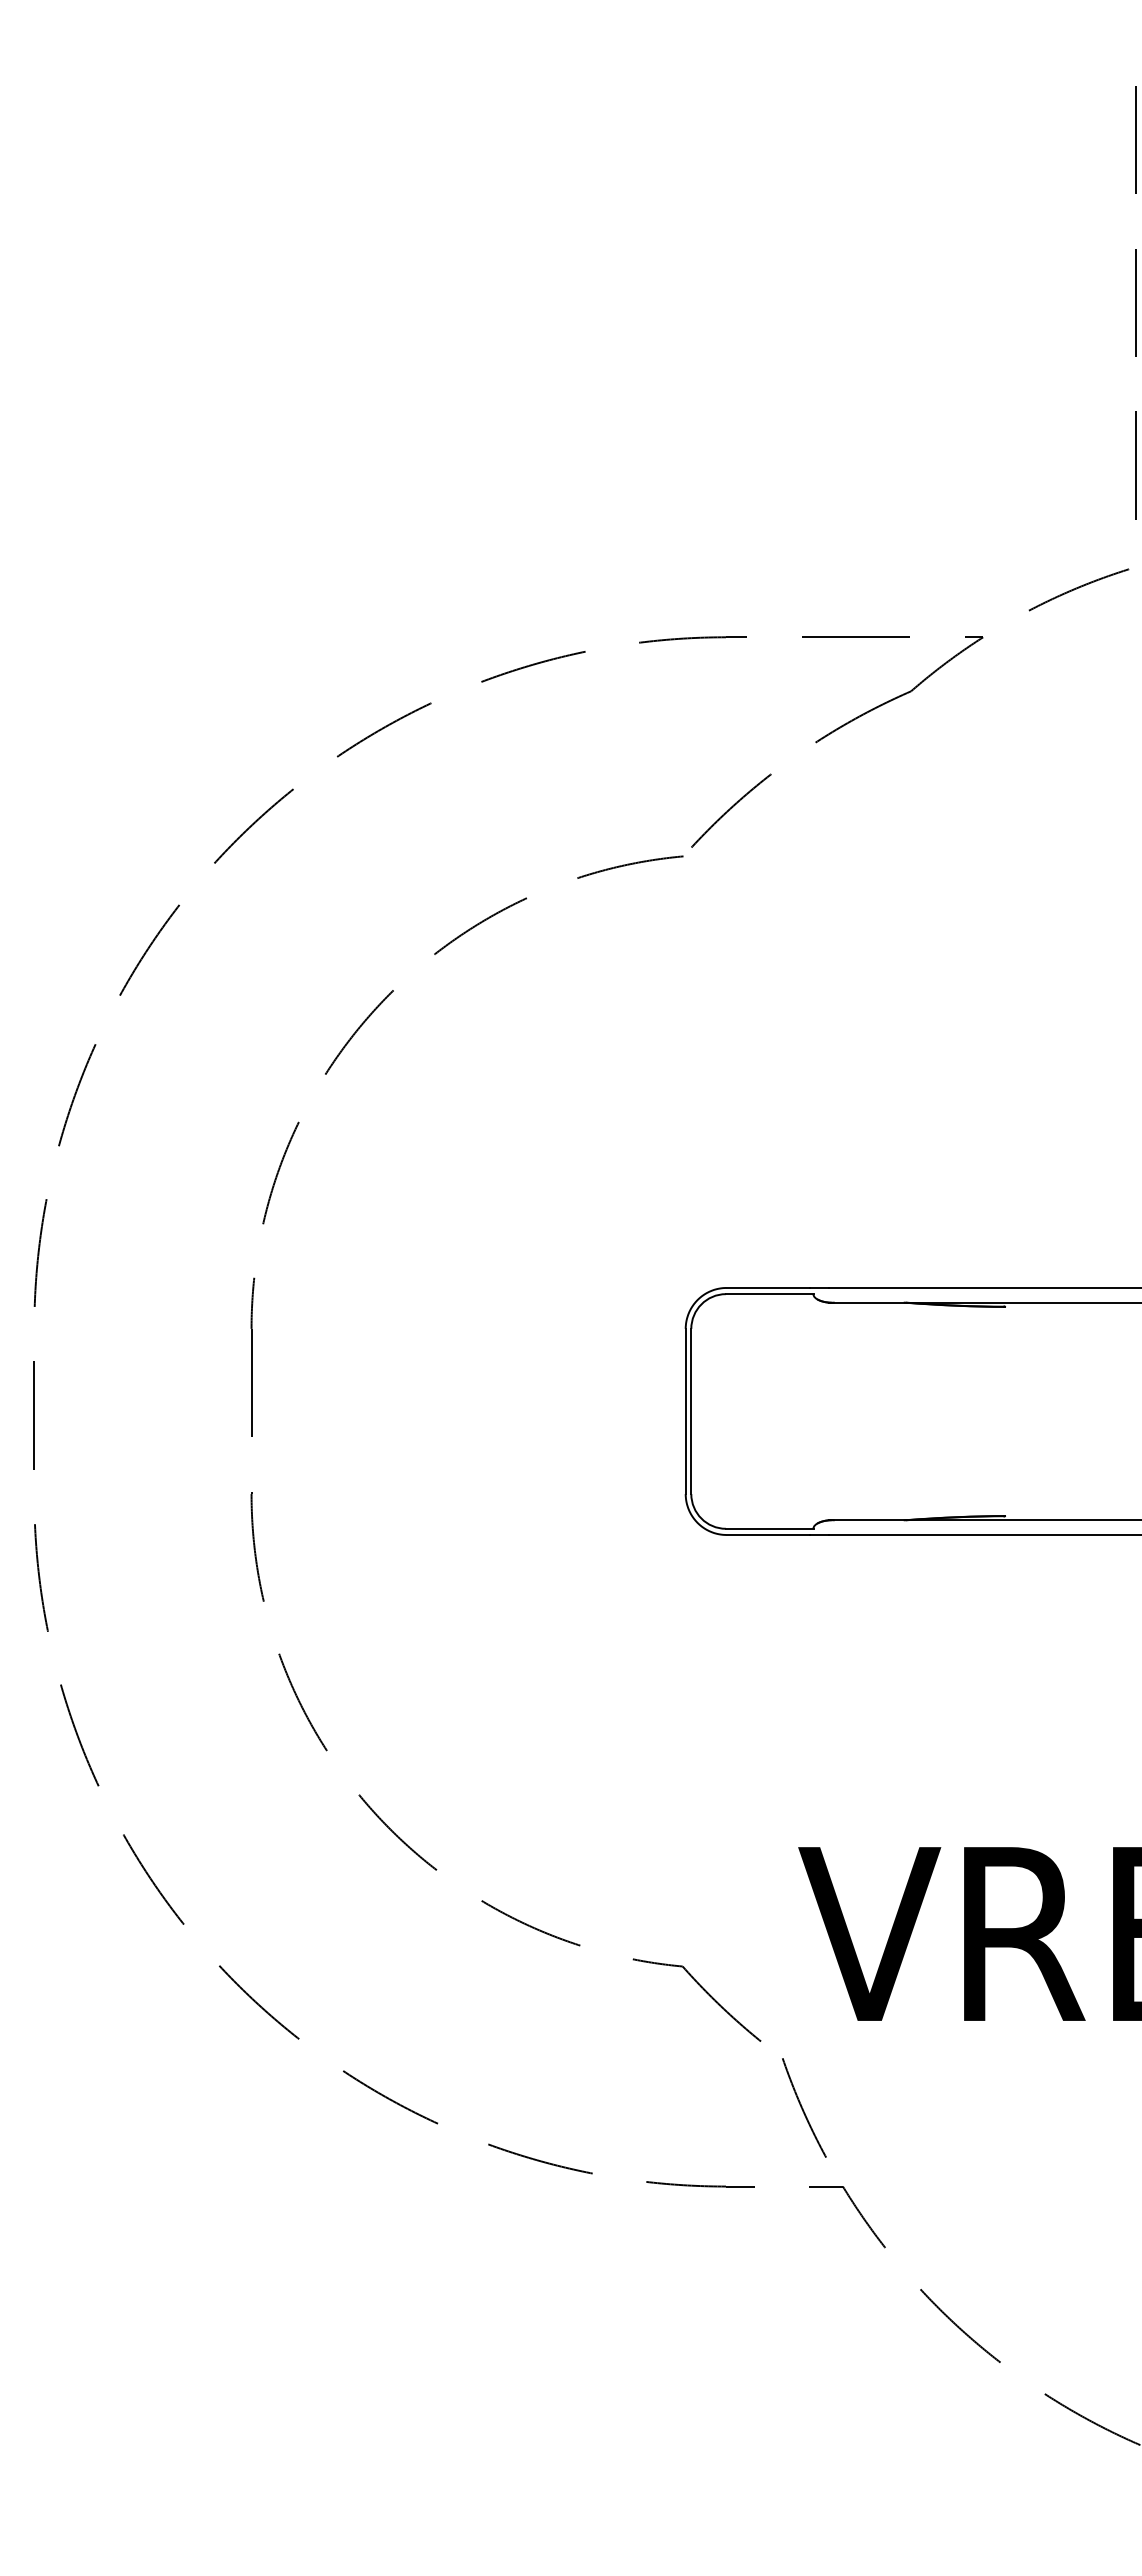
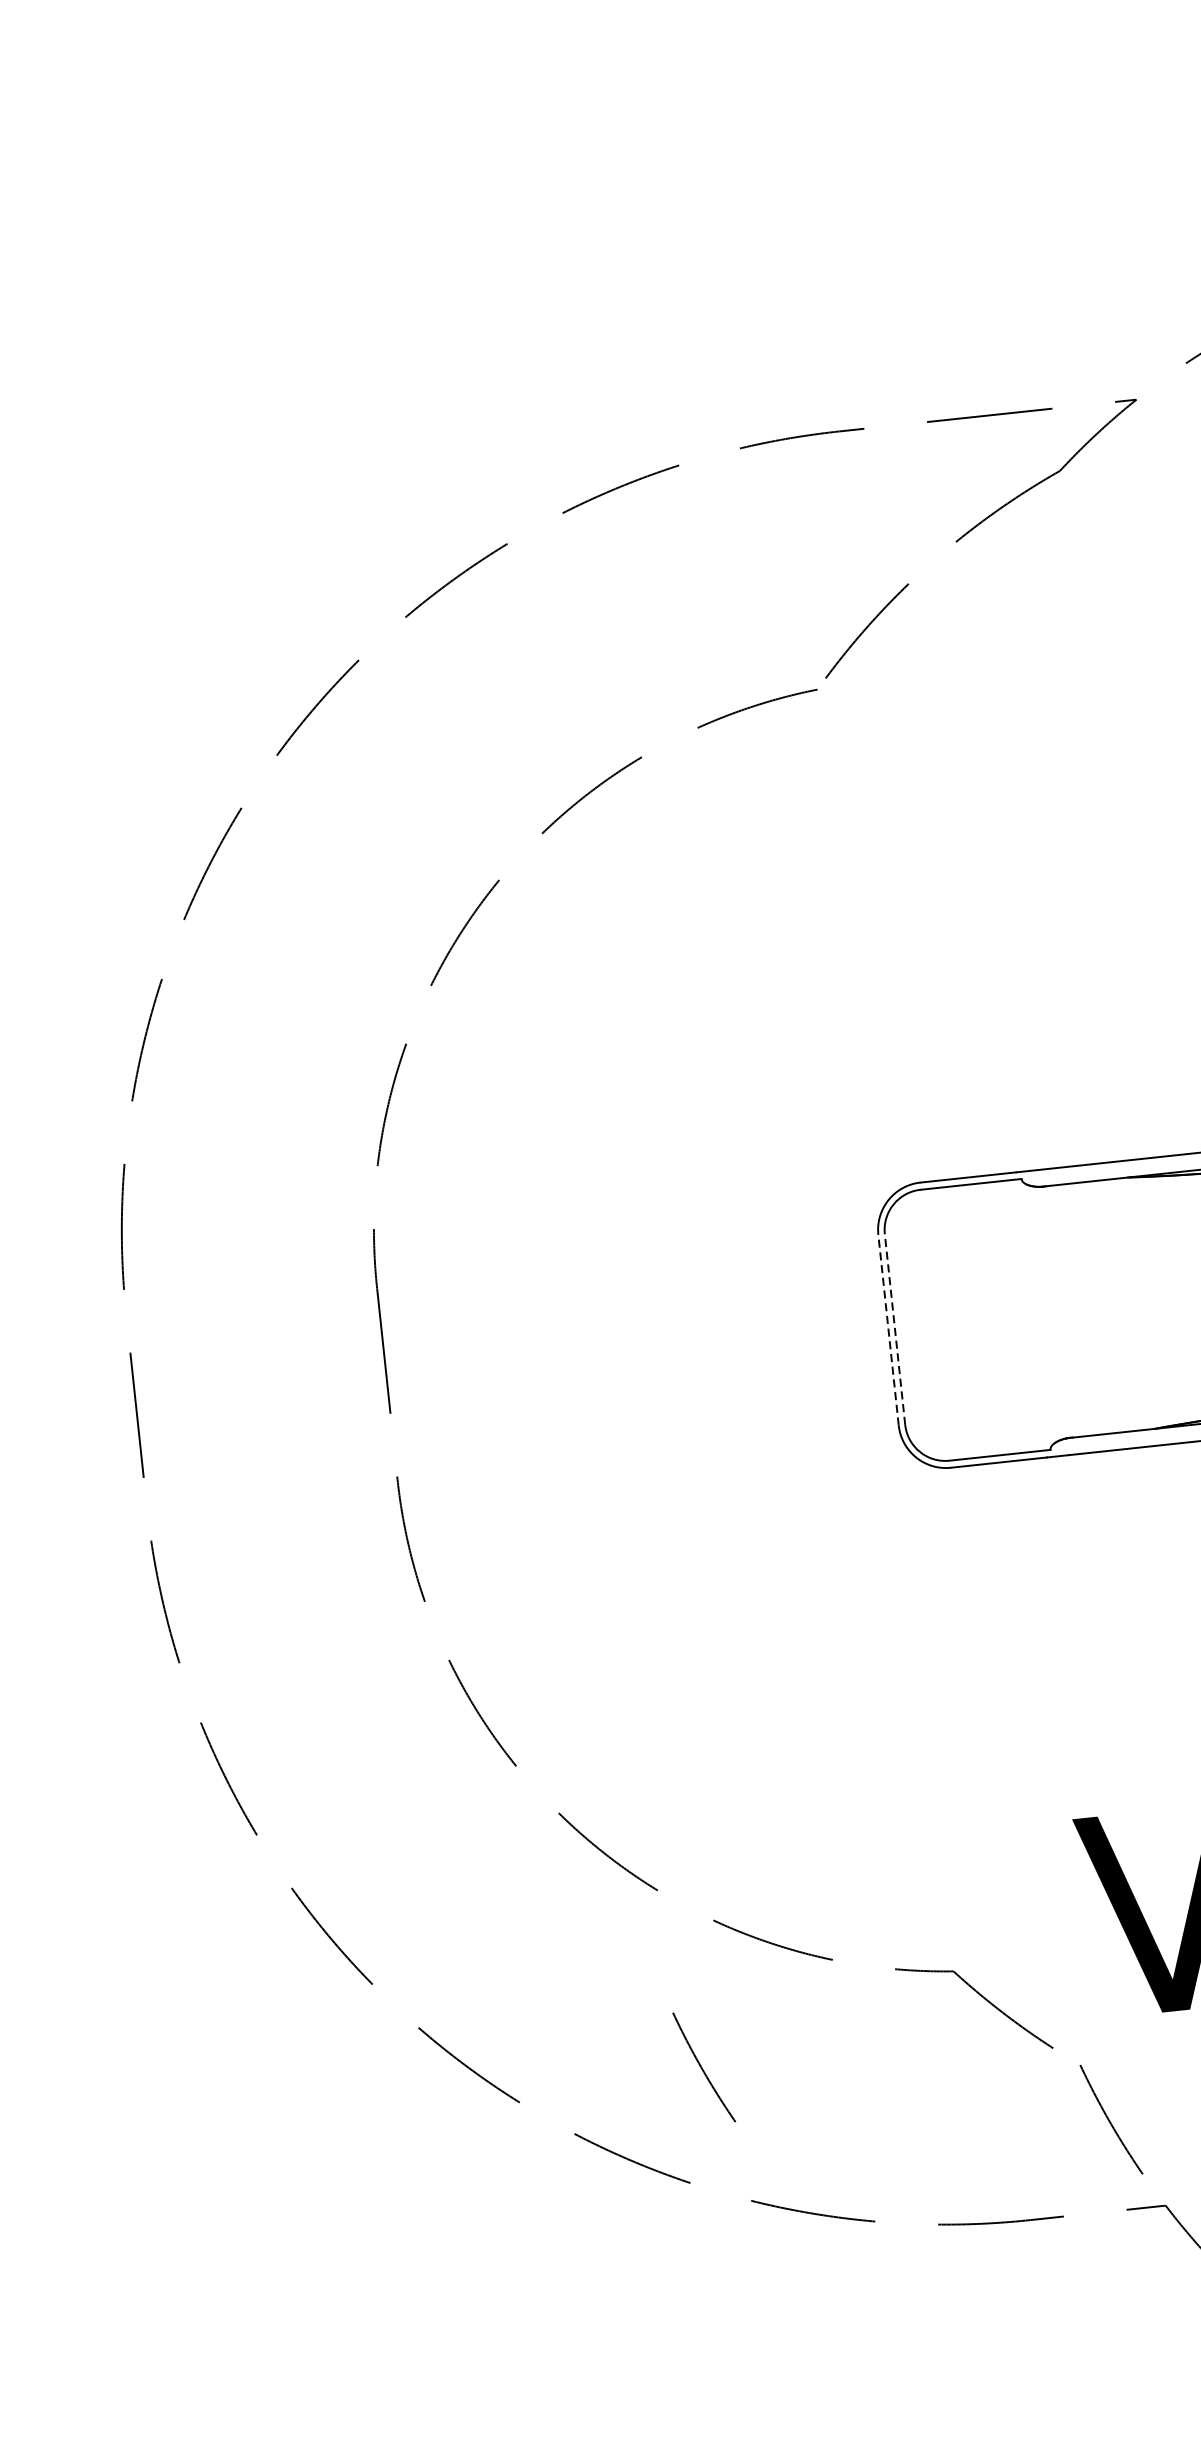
line: (685, 1411) -> (888, 1330), solid -> dashed
line: (691, 1411) -> (895, 1329), solid -> dashed
arc: (459, 2026) -> (703, 2068), added

